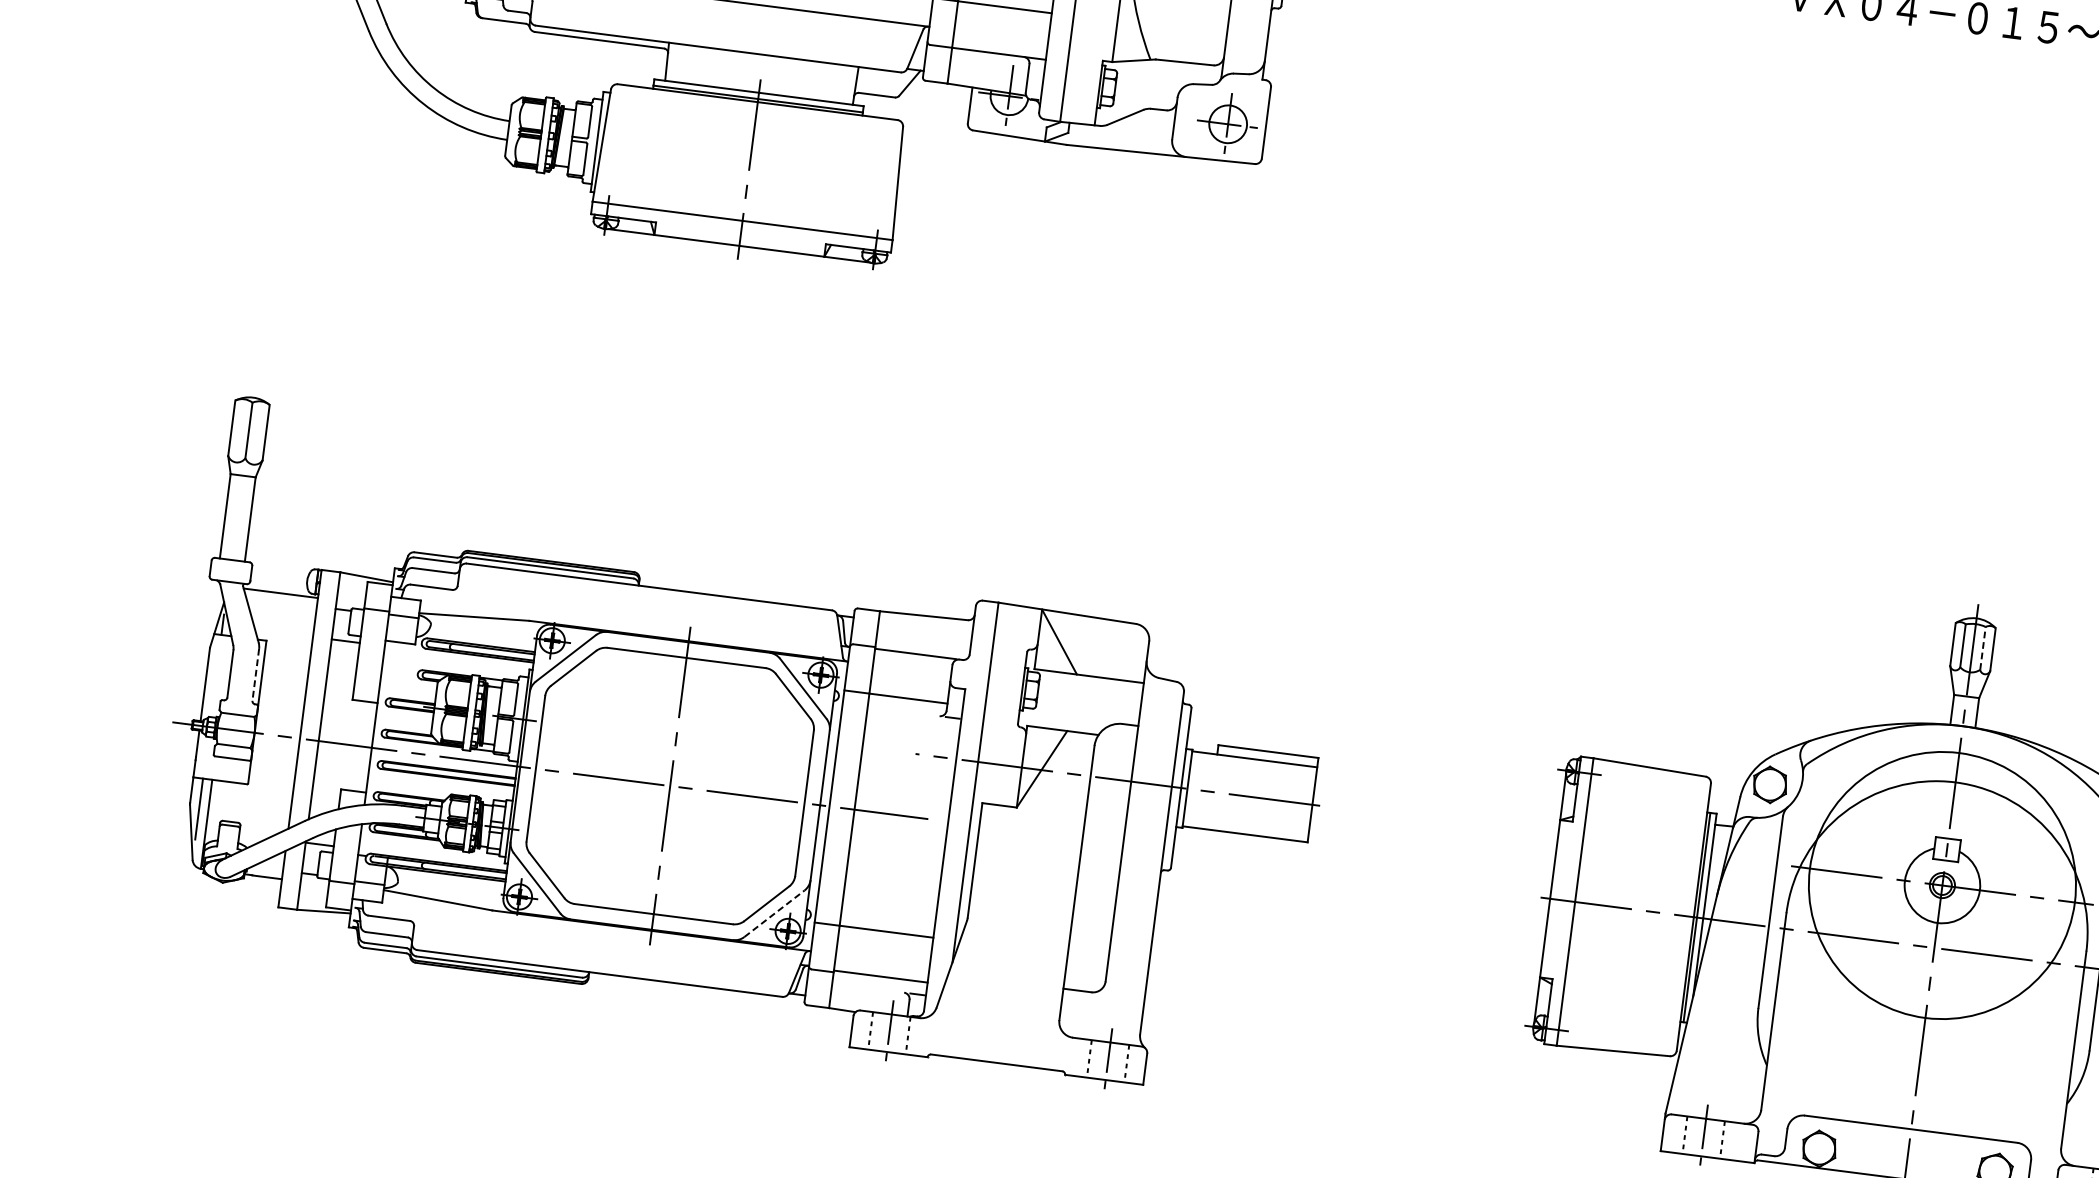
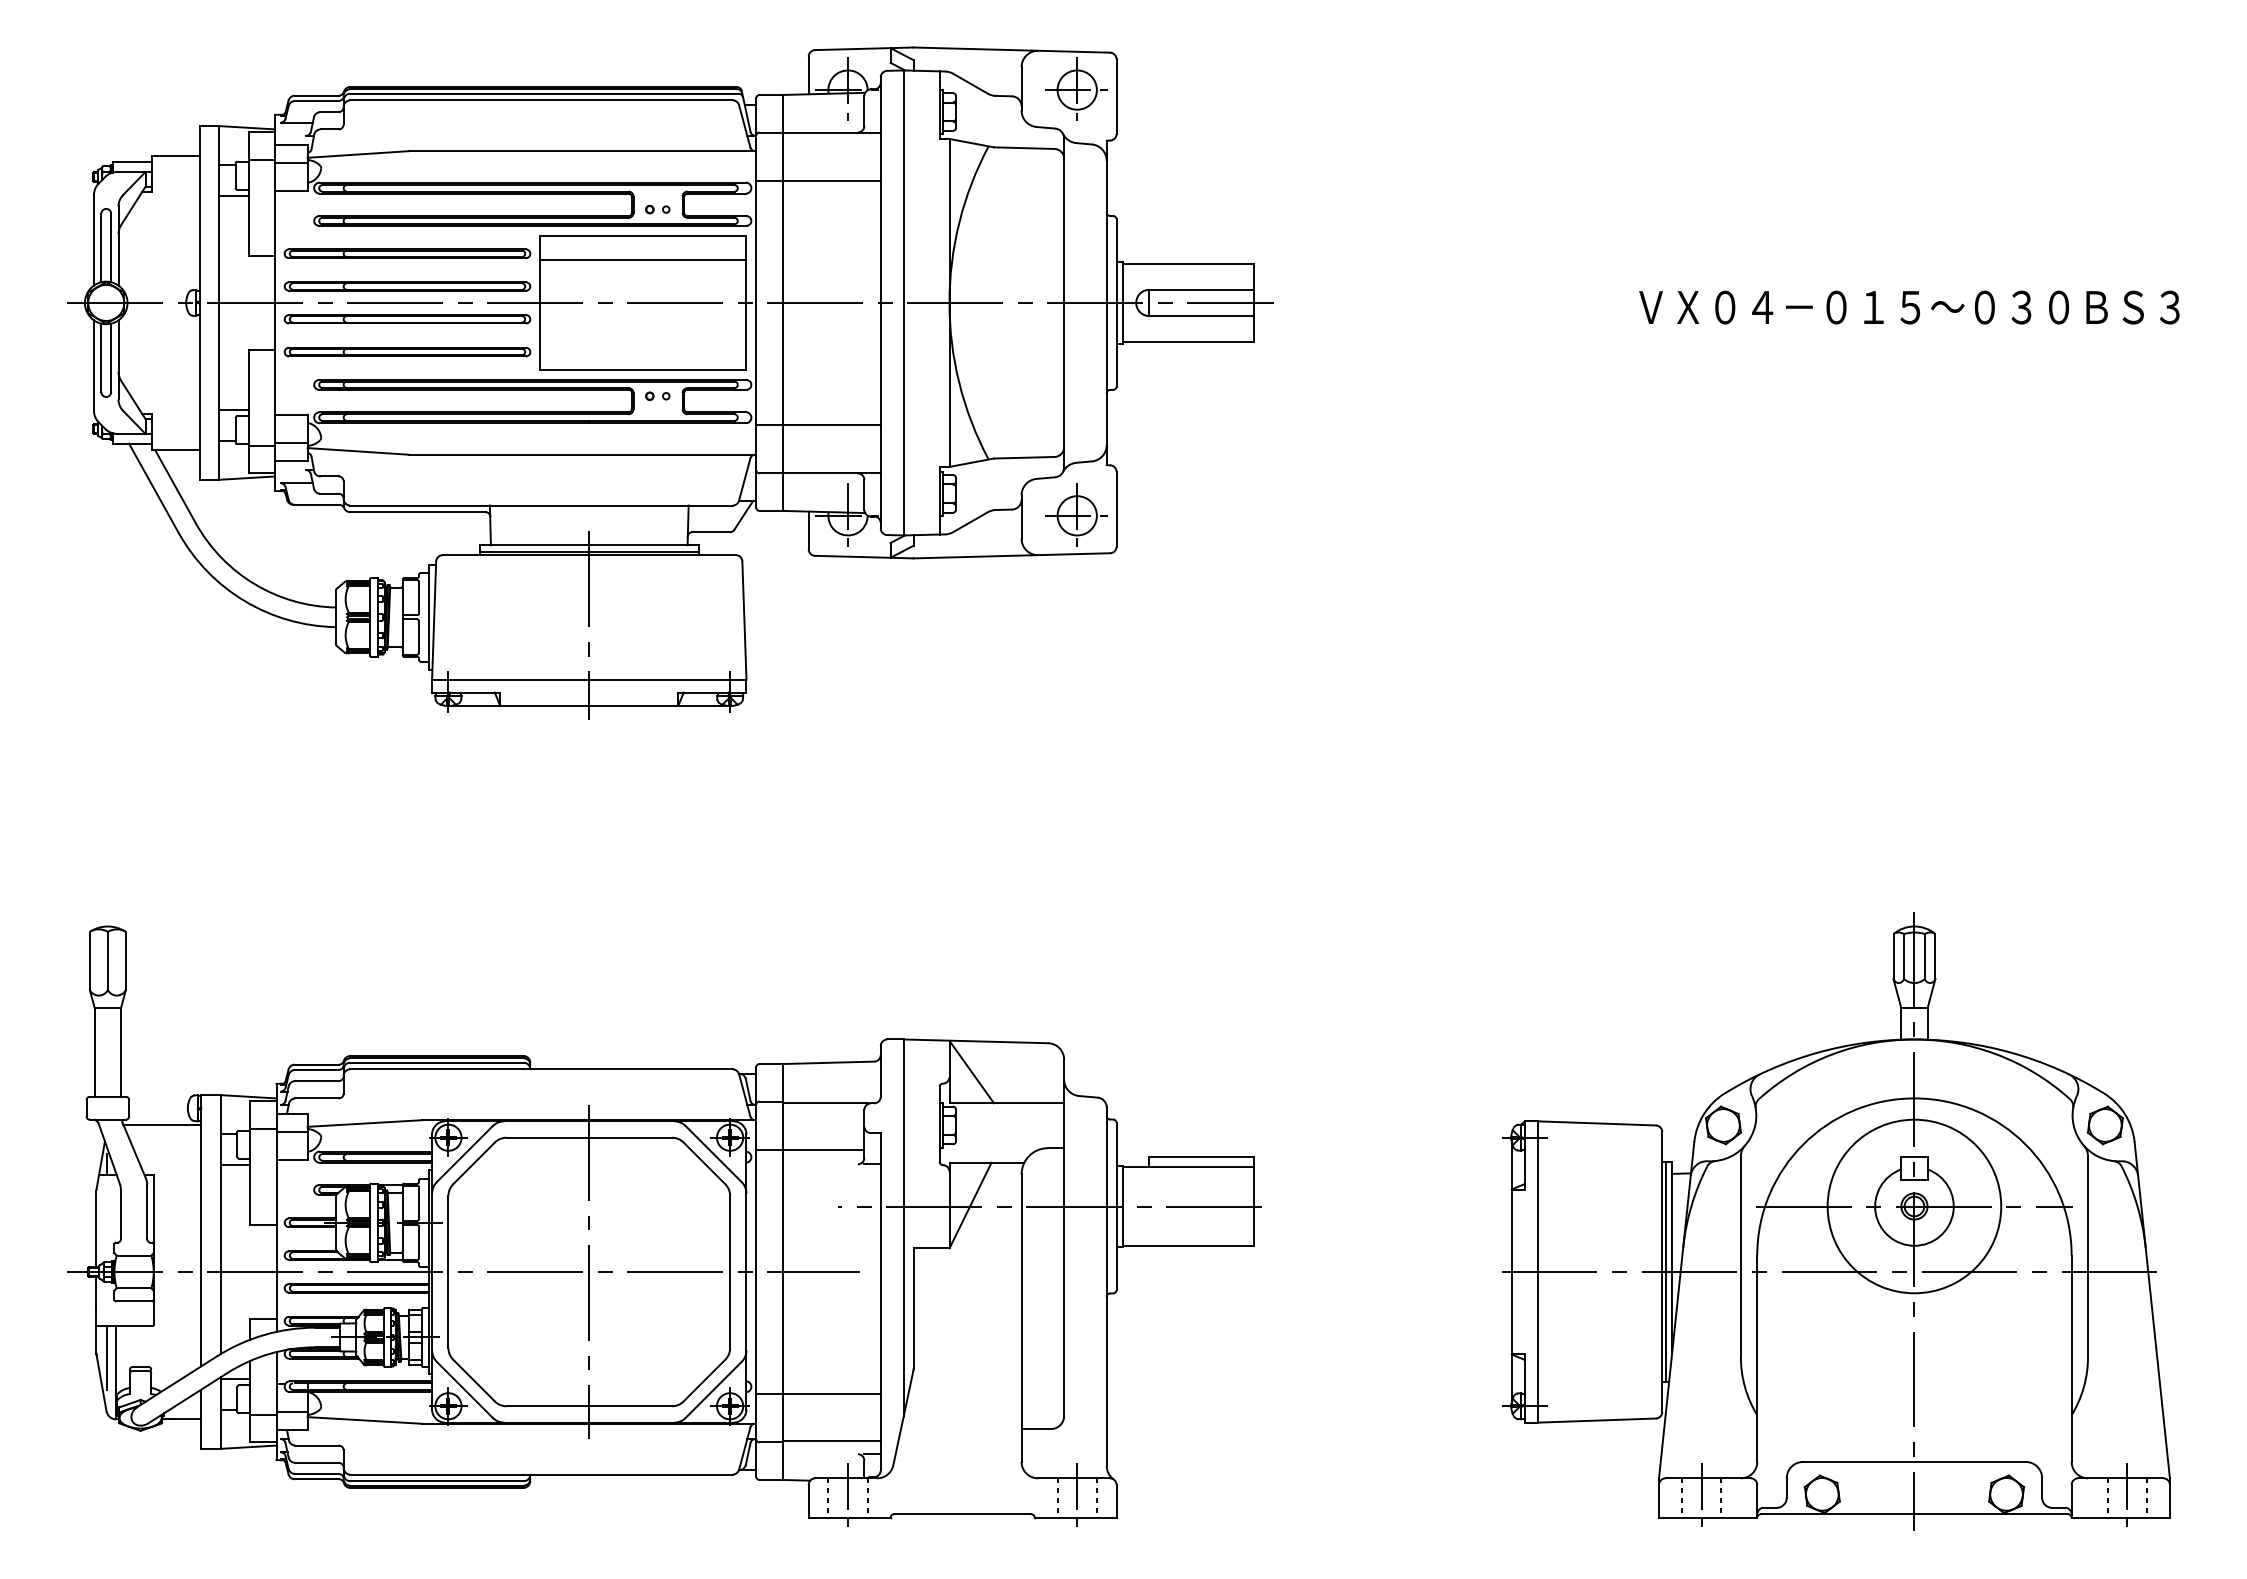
line: (1982, 648) -> (1924, 956), dashed -> solid
line: (256, 675) -> (147, 1212), dashed -> solid
circle: (1942, 885) -> (1914, 1206), size x0.62
line: (774, 913) -> (713, 1389), dashed -> solid

